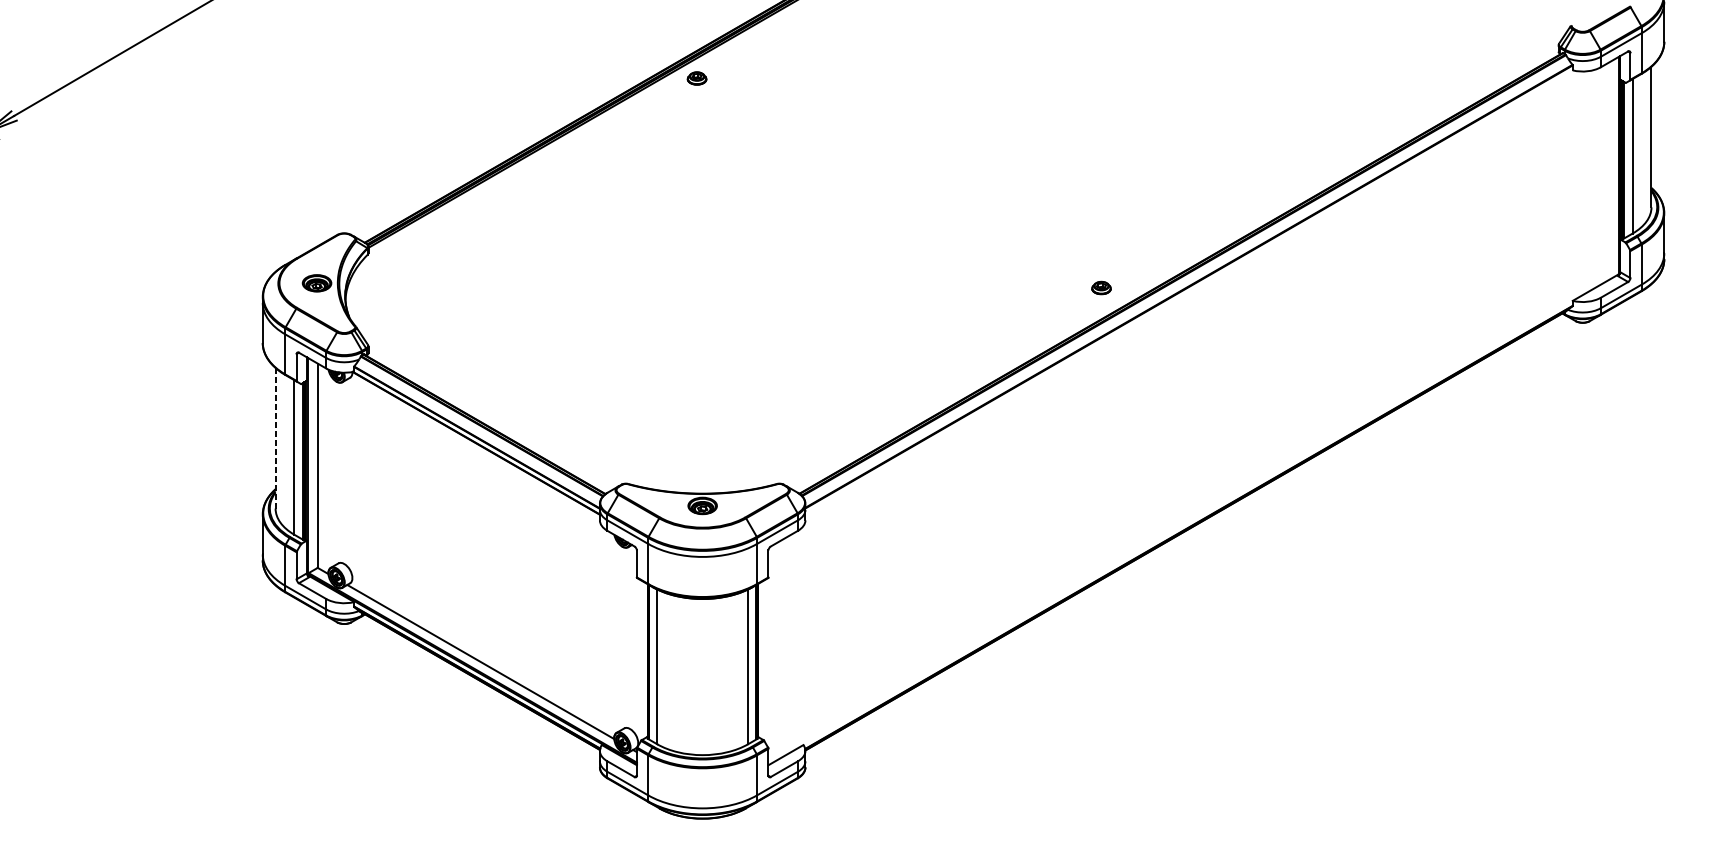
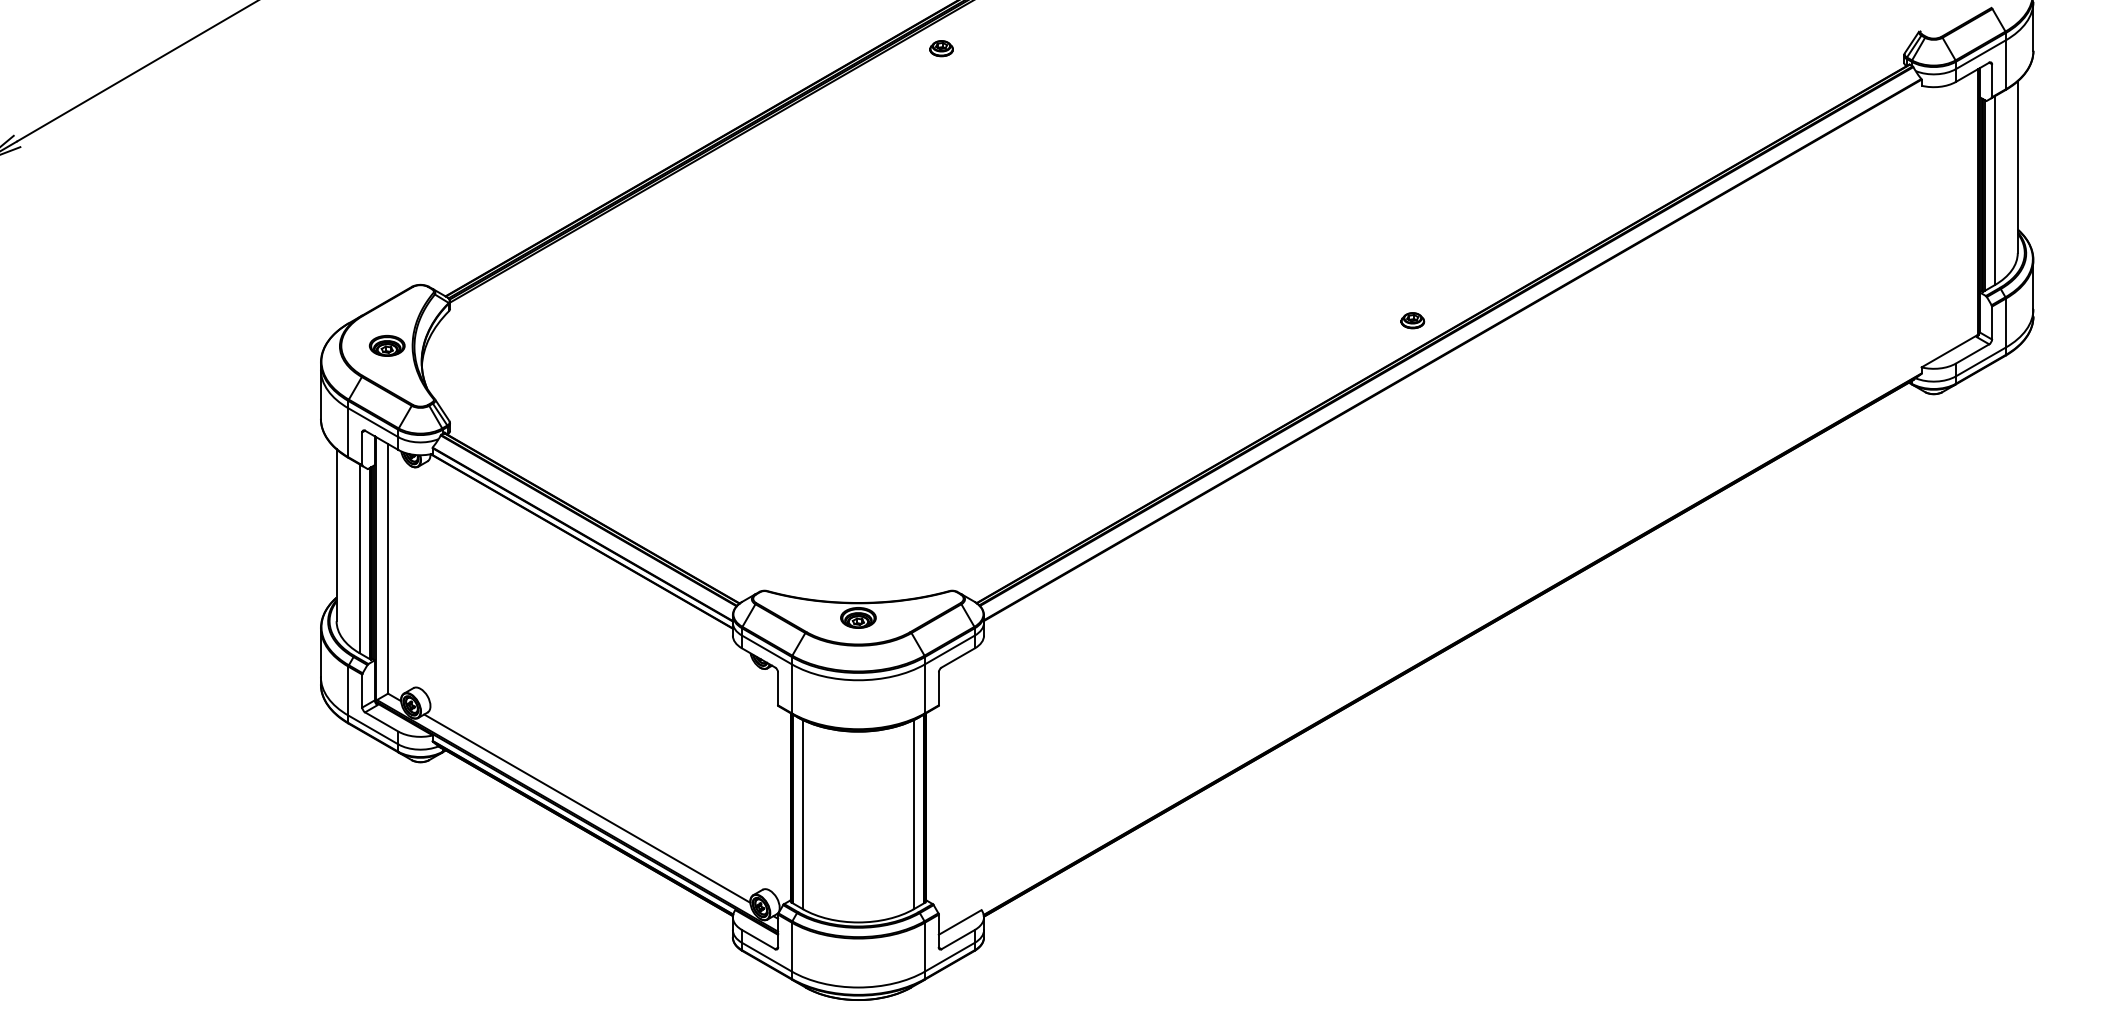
part: (697, 78) -> (941, 48), moved
part: (1101, 287) -> (1412, 320), moved
line: (275, 438) -> (336, 535), dashed -> solid

